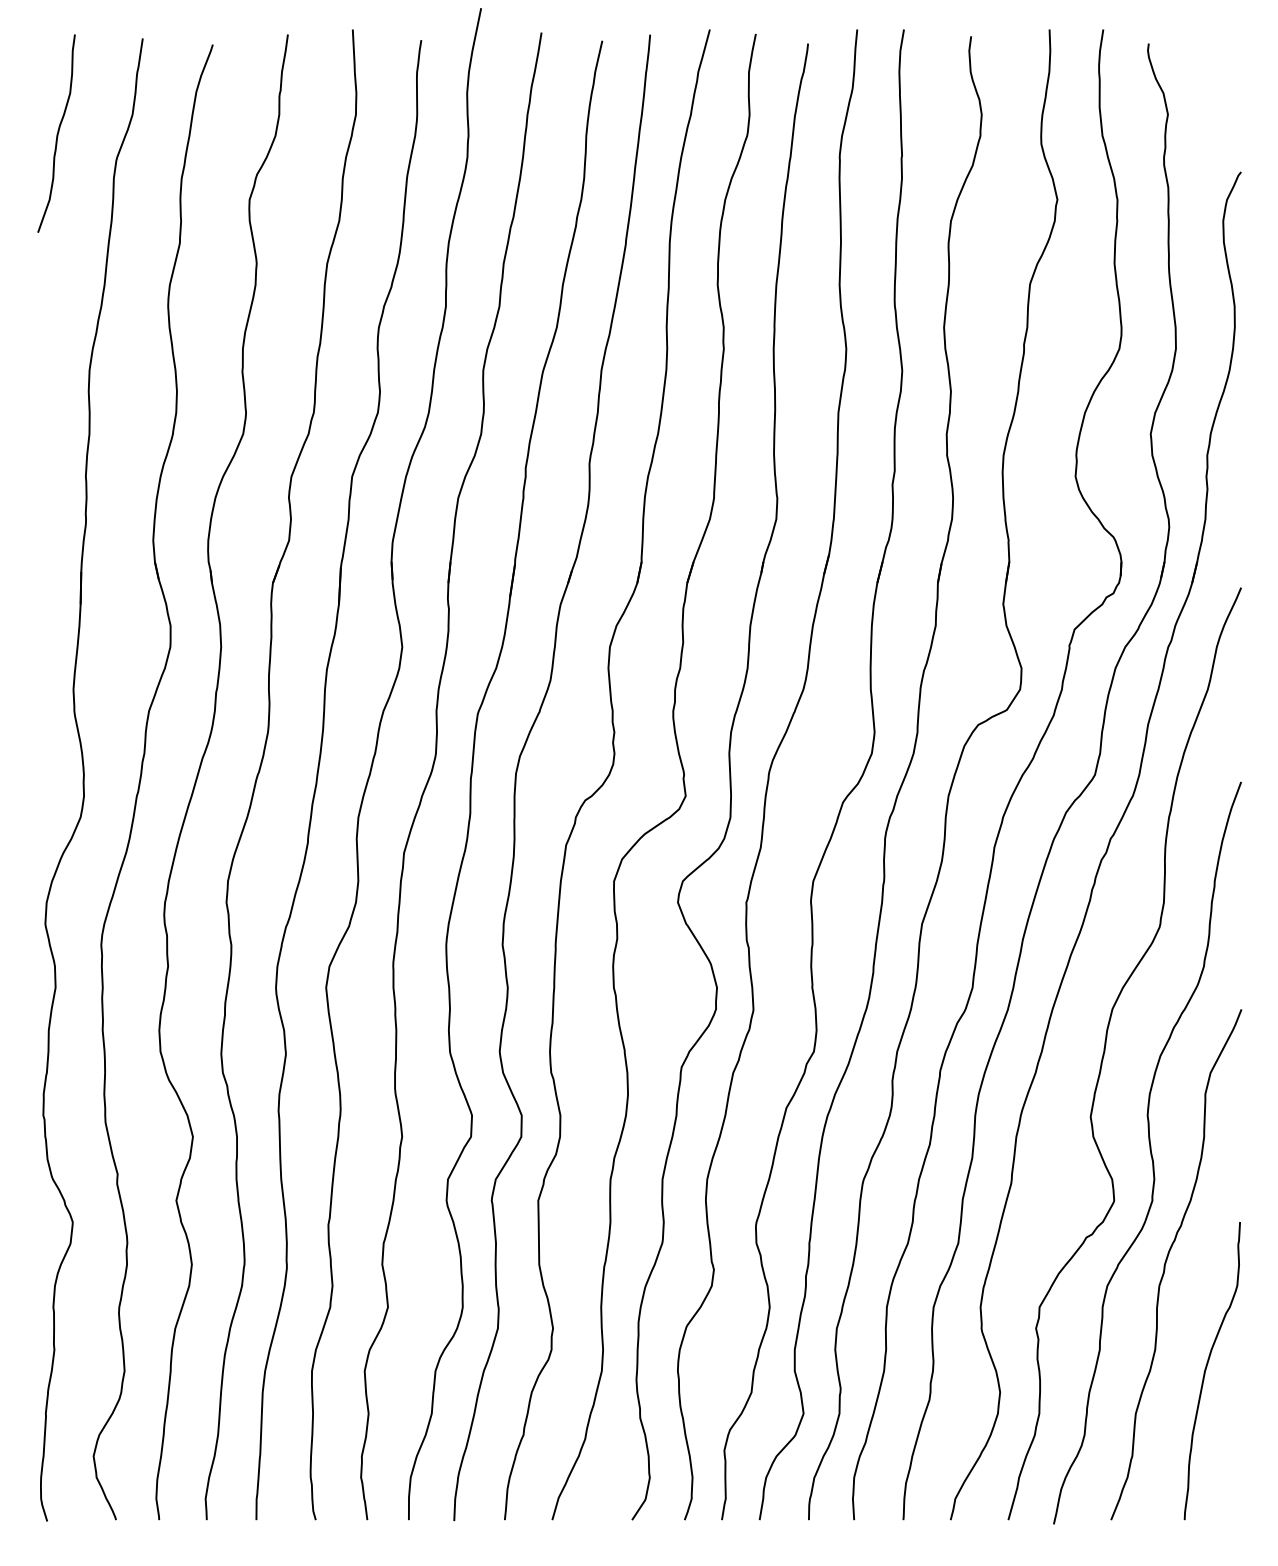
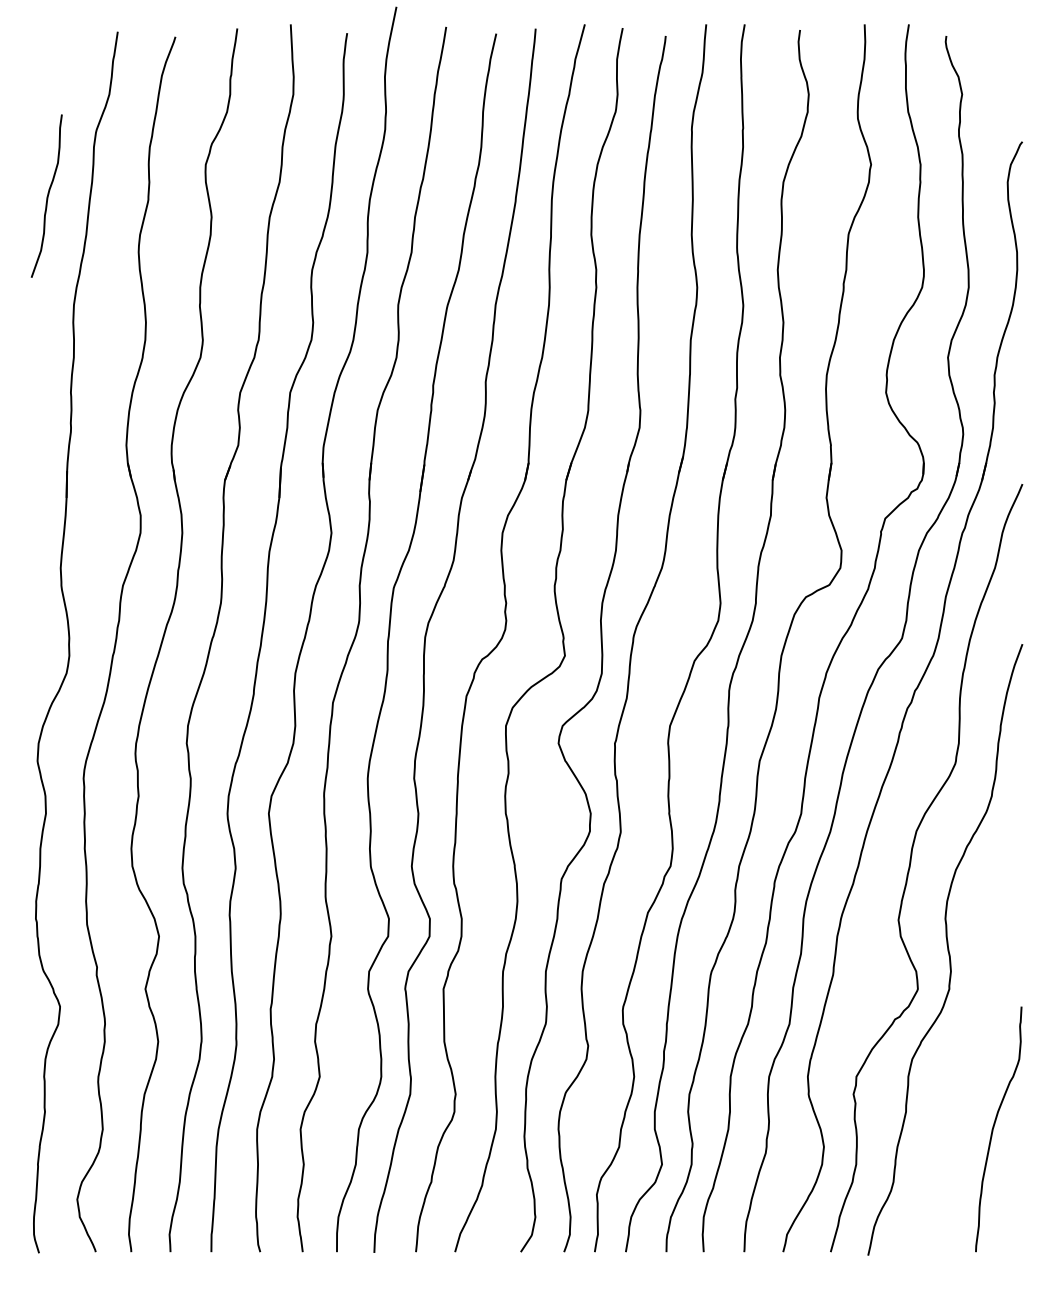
curve: (57, 132) -> (47, 195), moved
curve: (1167, 1261) -> (961, 1039), removed

